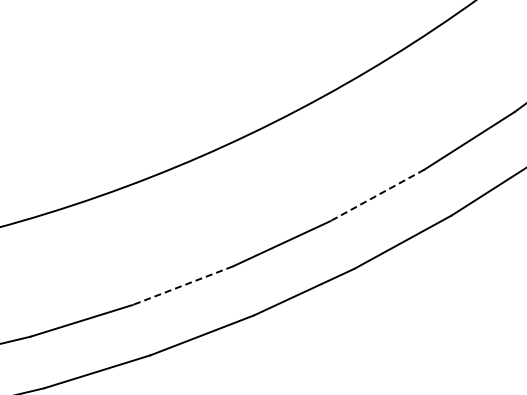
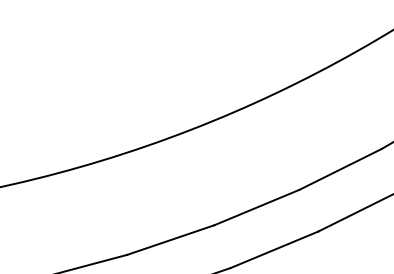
line: (377, 195) -> (340, 169), dashed -> solid
line: (182, 285) -> (170, 239), dashed -> solid

